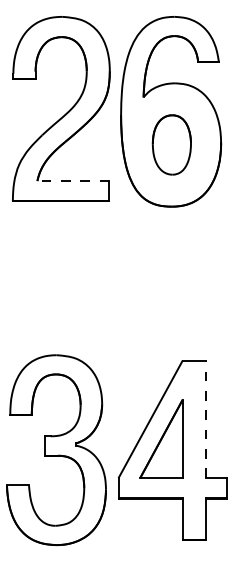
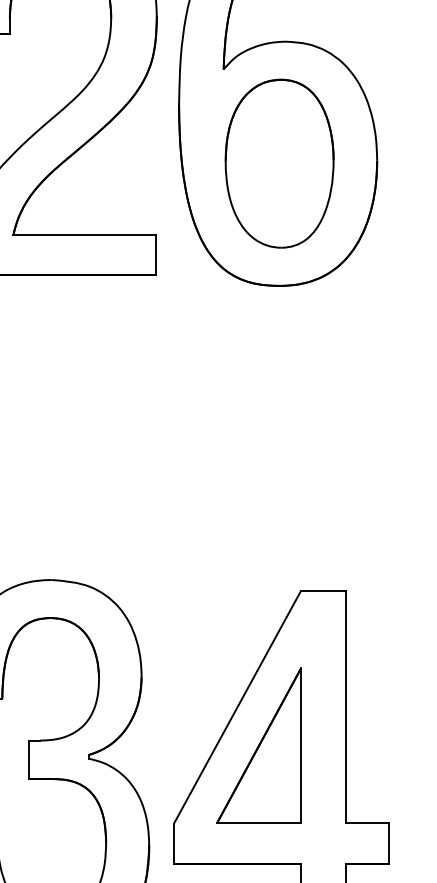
part: (171, 144) -> (278, 162), size x1.43
line: (73, 181) -> (84, 236), dashed -> solid
line: (205, 419) -> (346, 707), dashed -> solid

